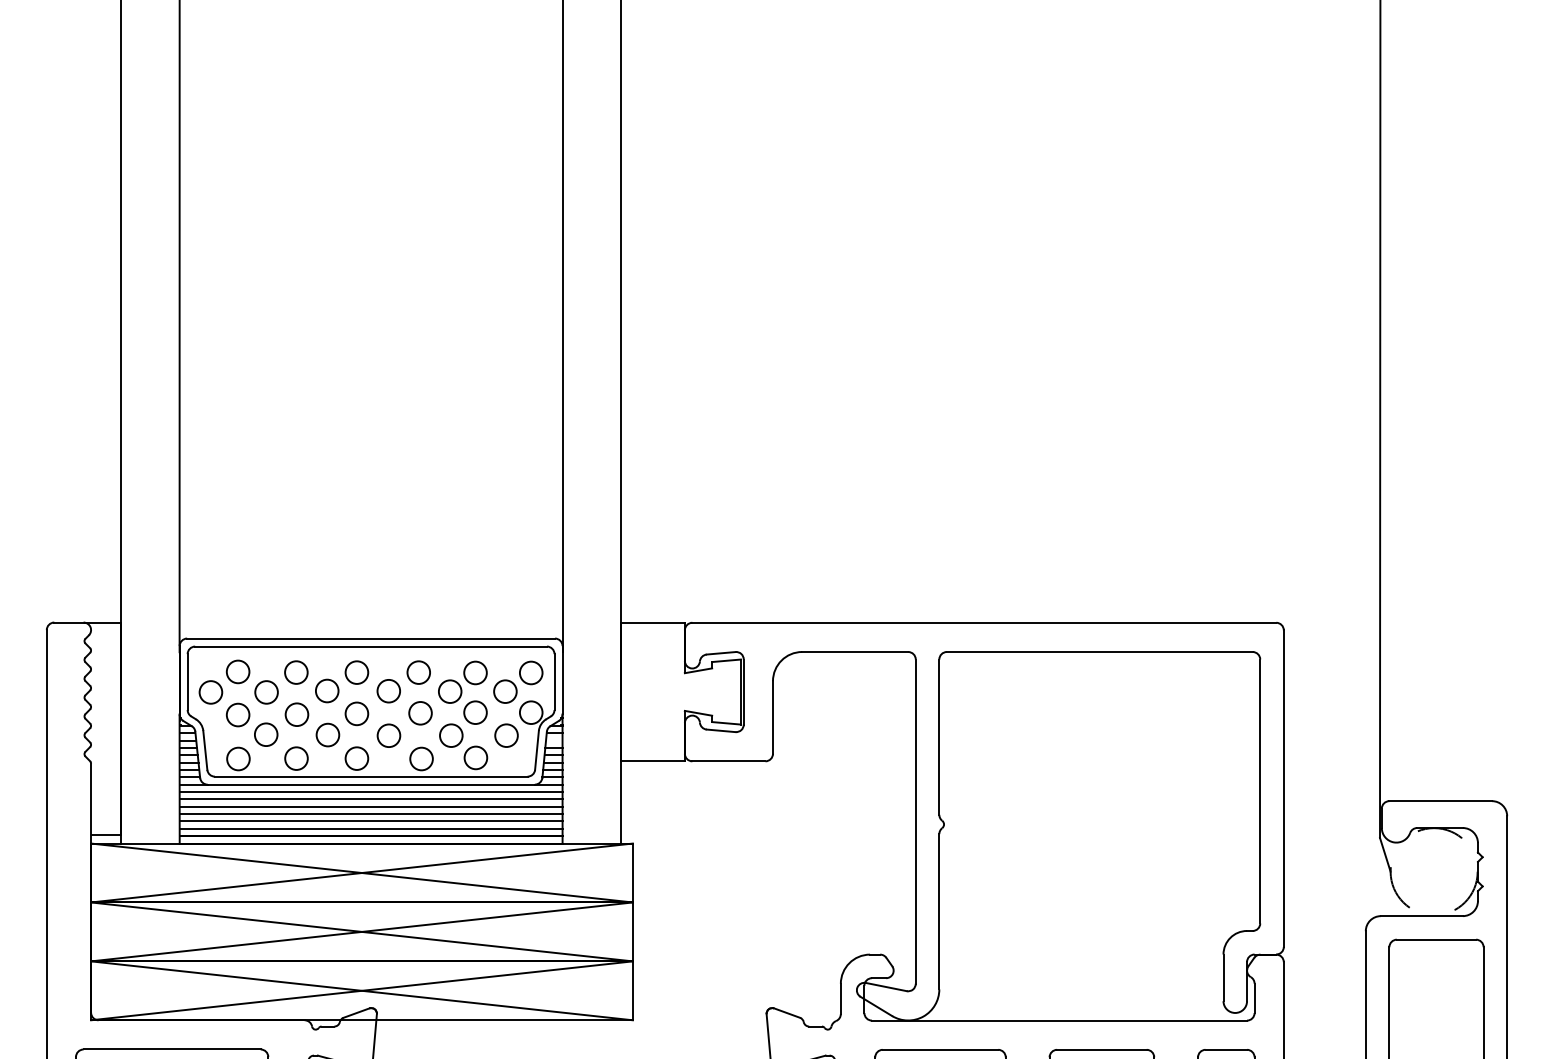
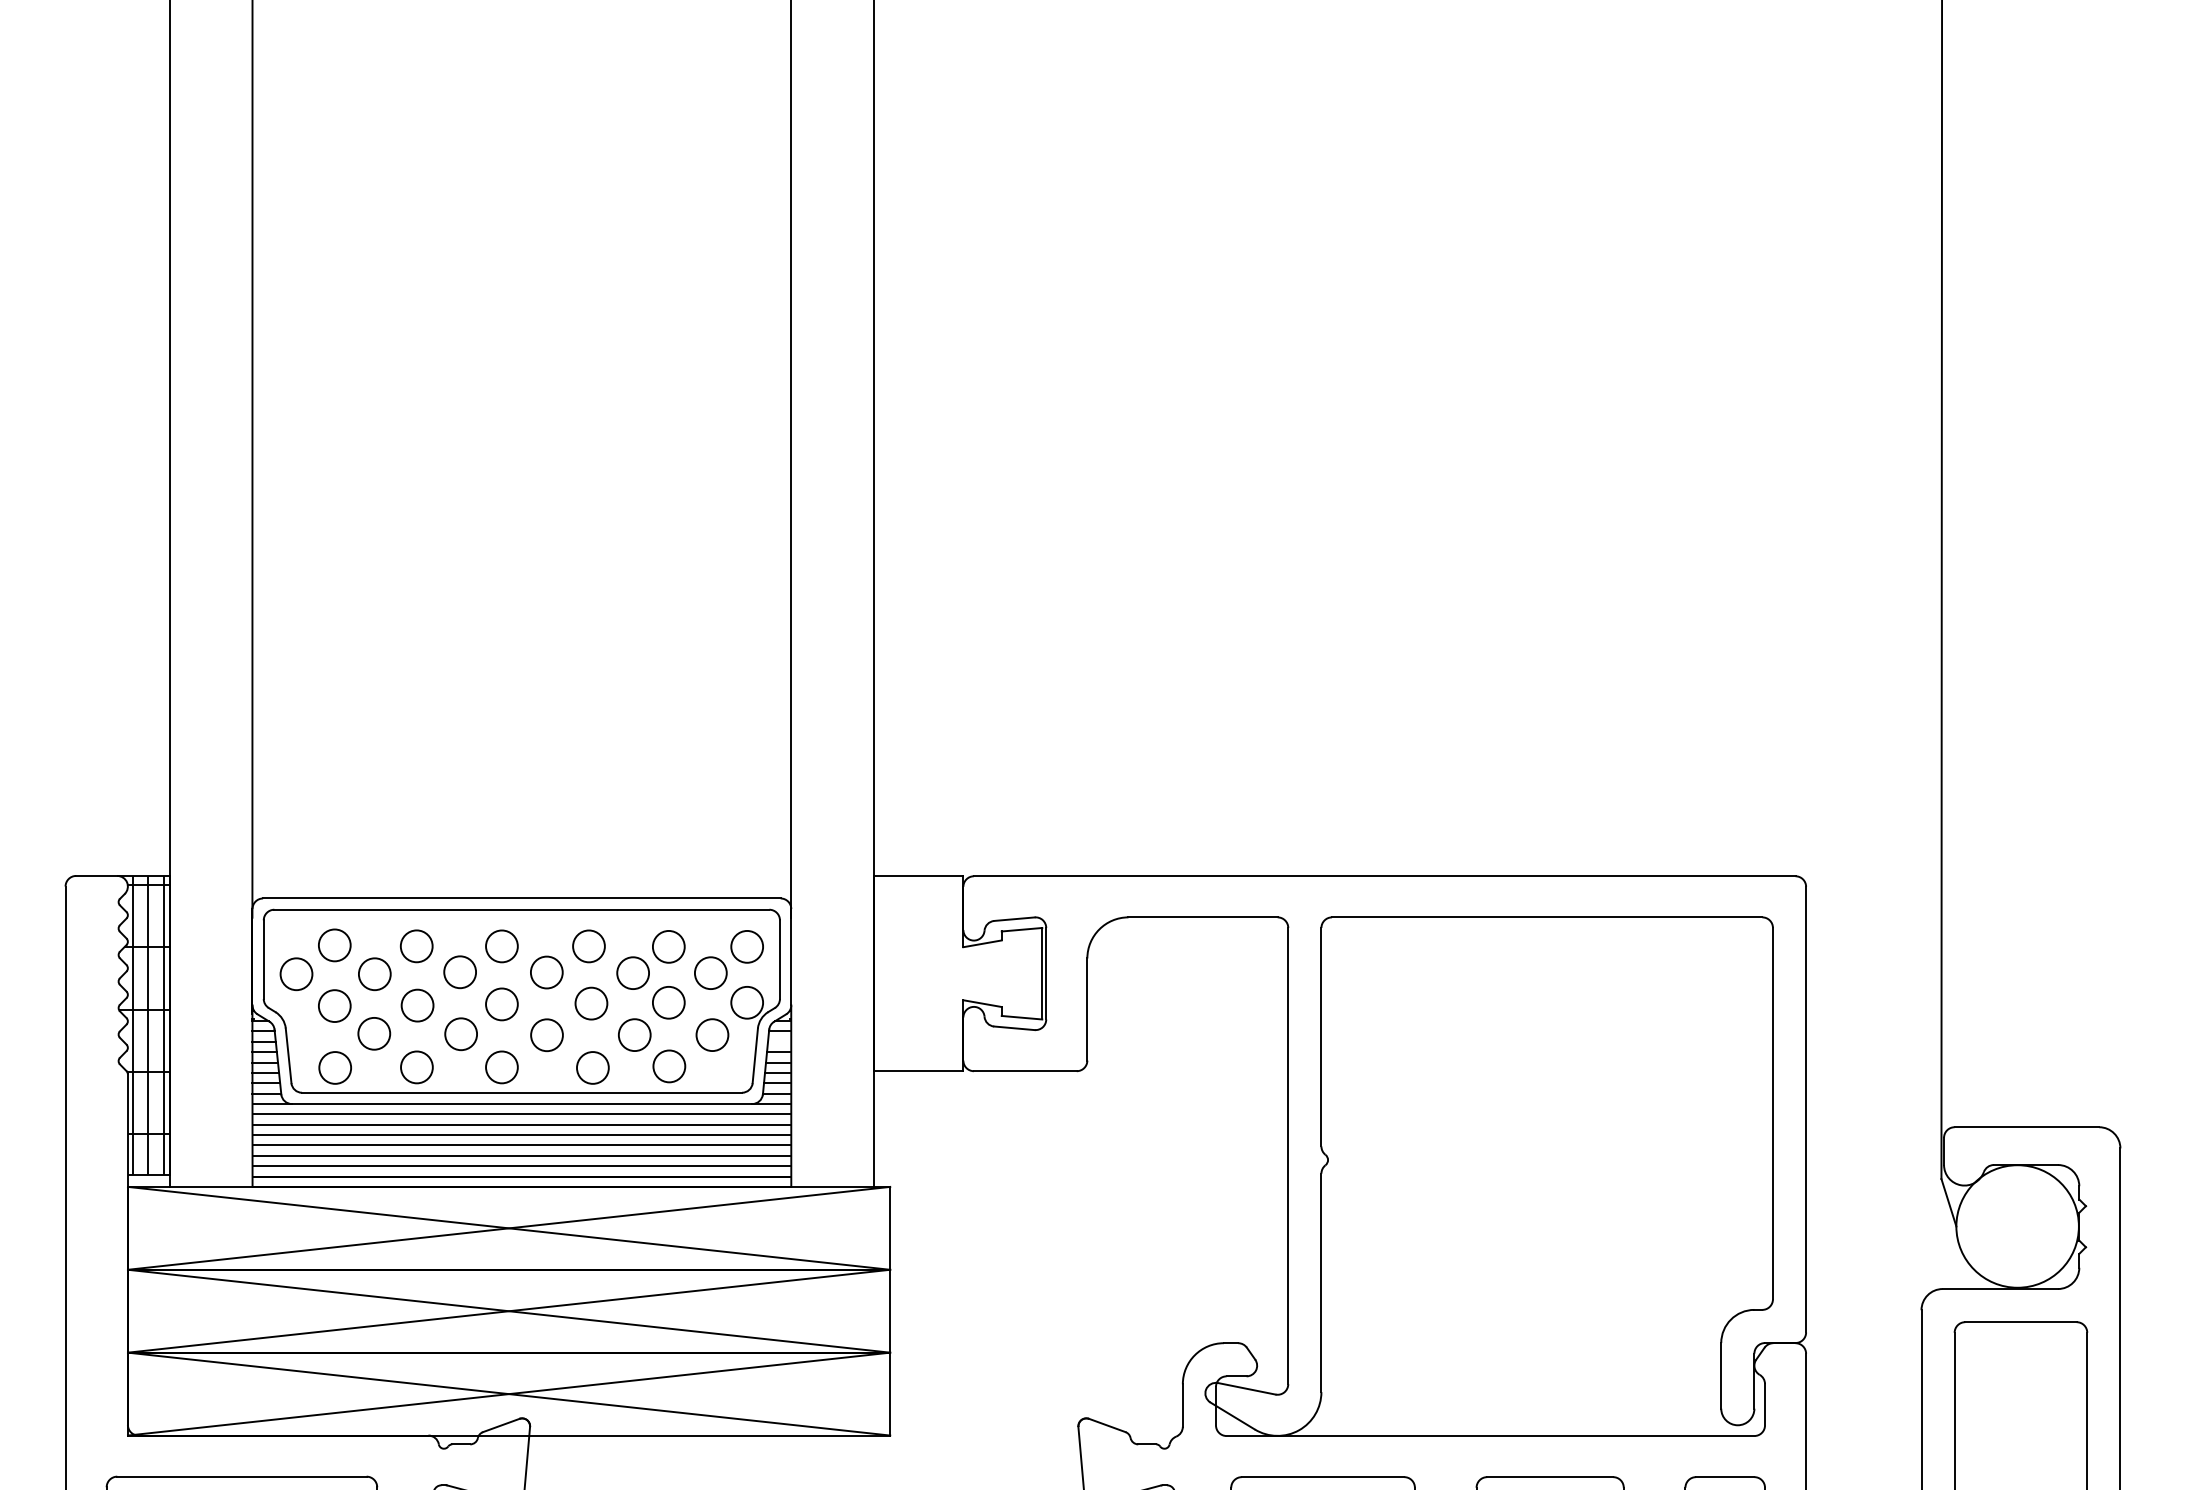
hatch: (102, 728) -> (143, 1025), added
circle: (1434, 871) -> (2017, 1226), dashed -> solid

